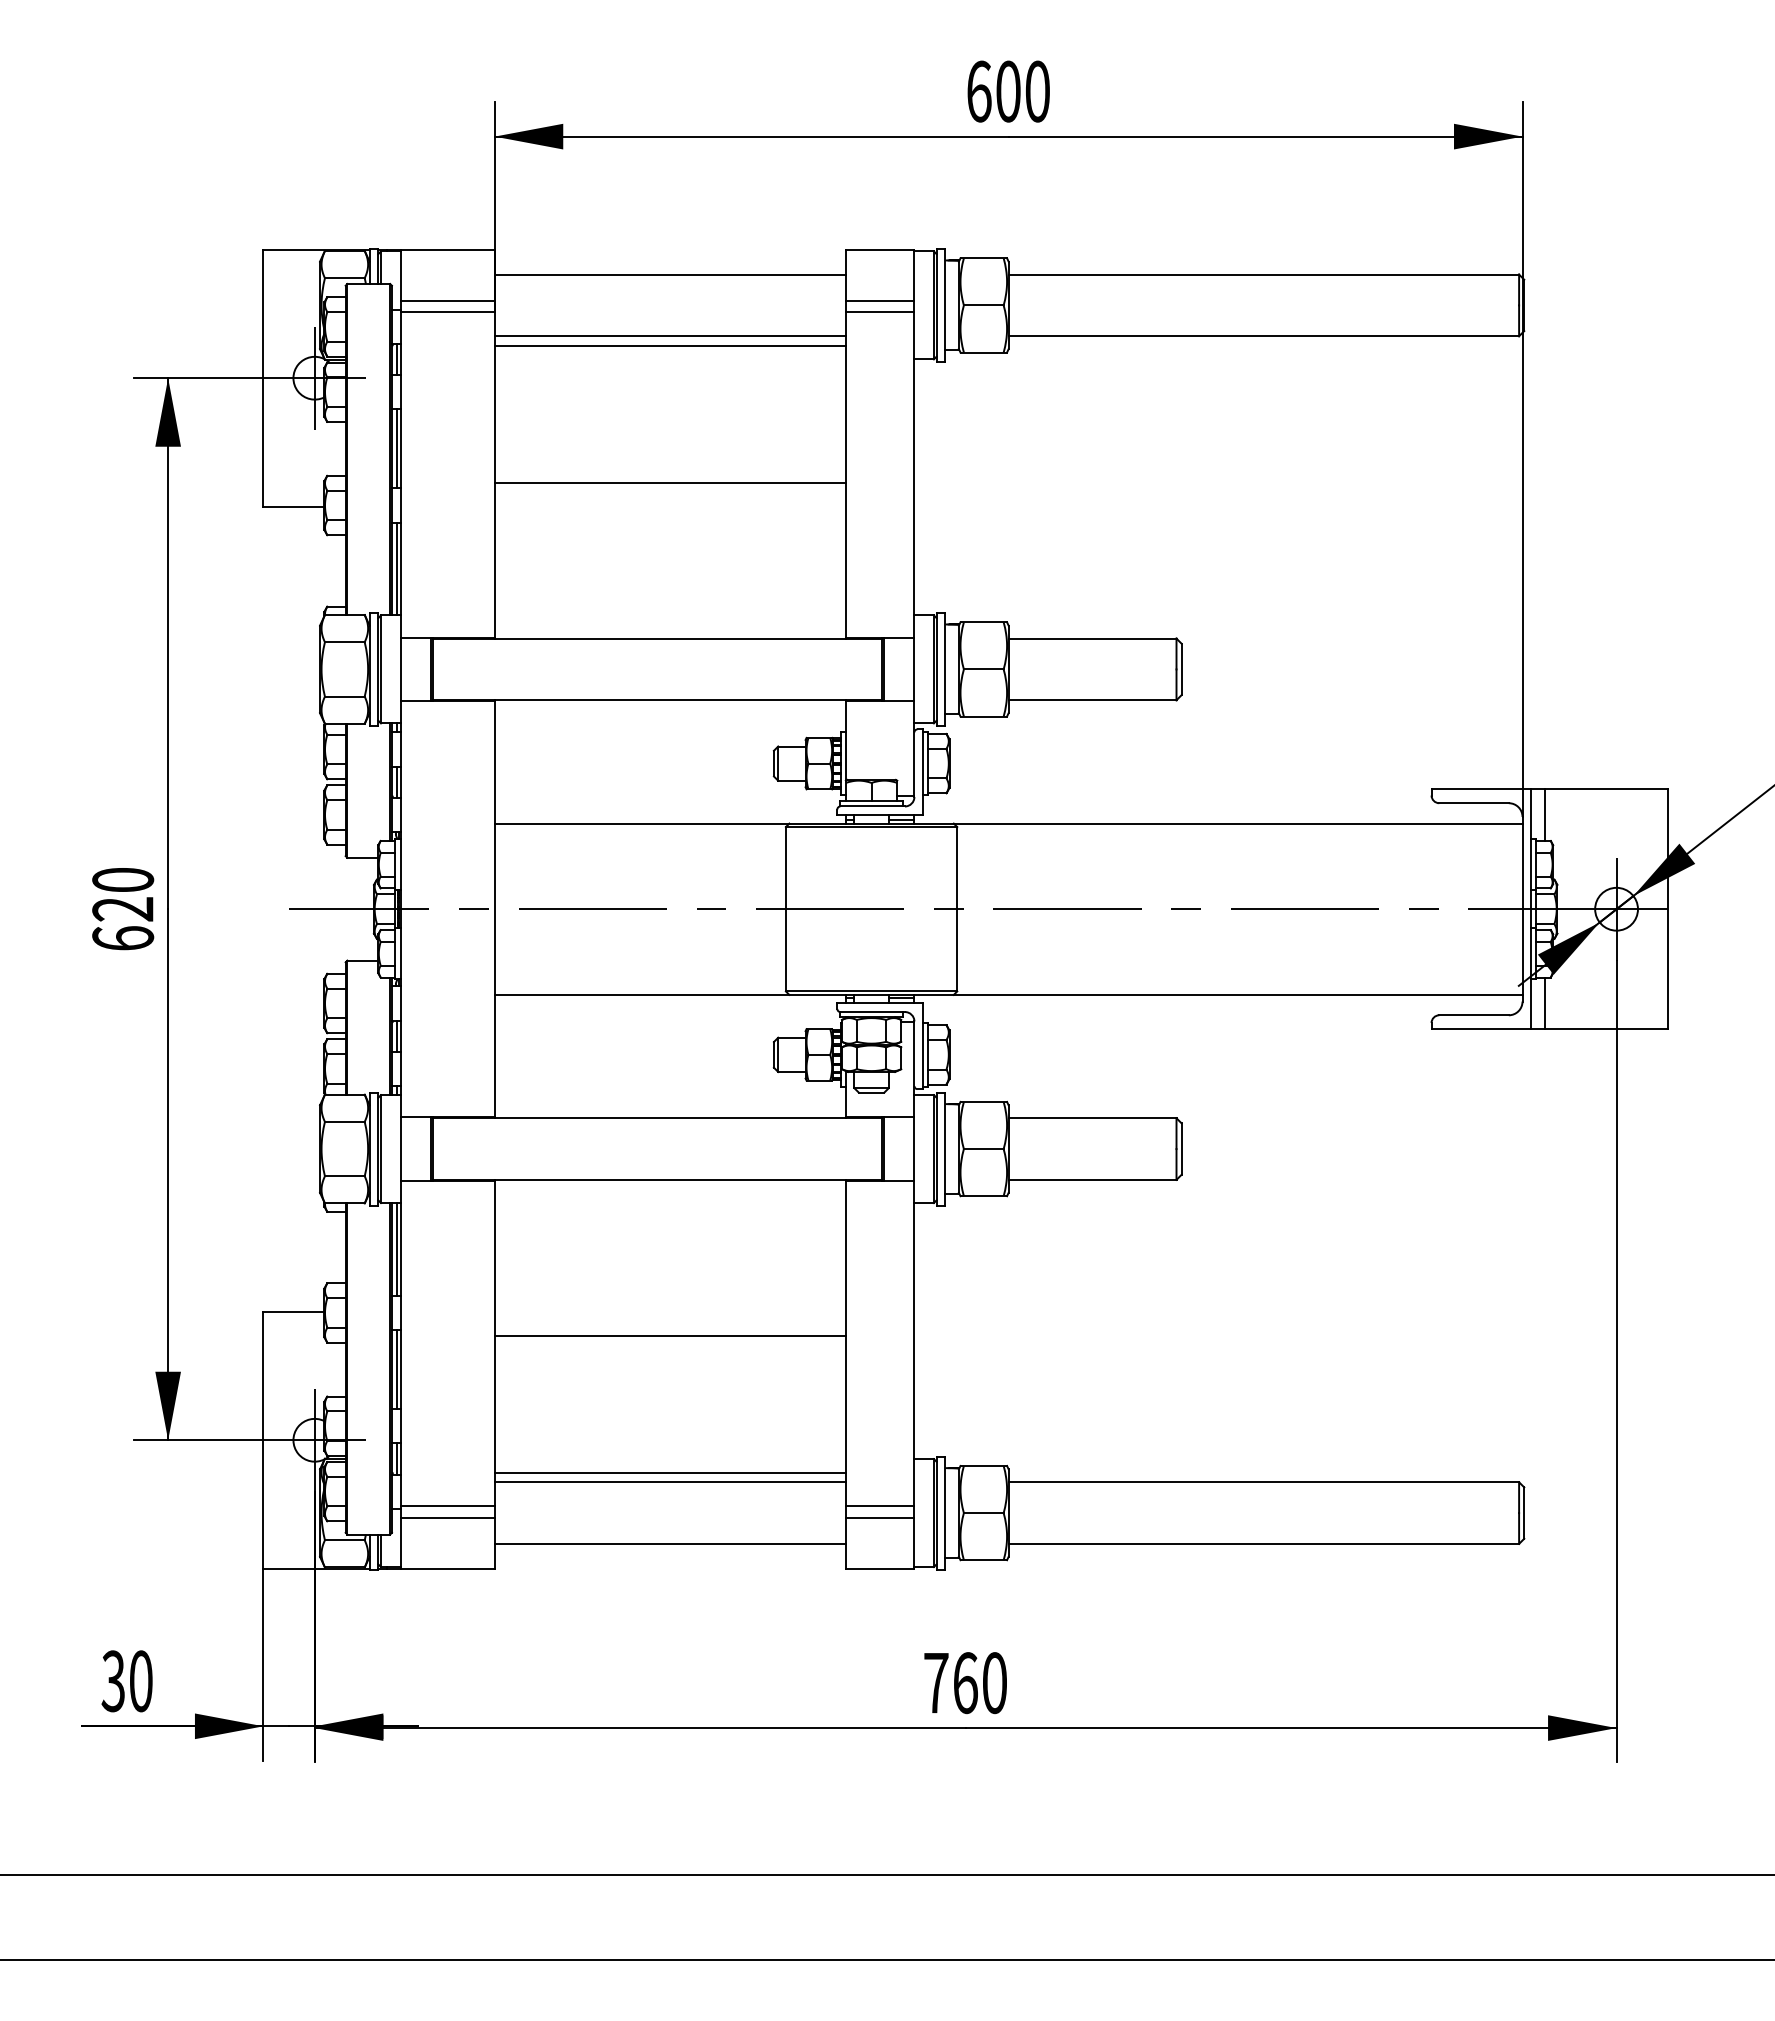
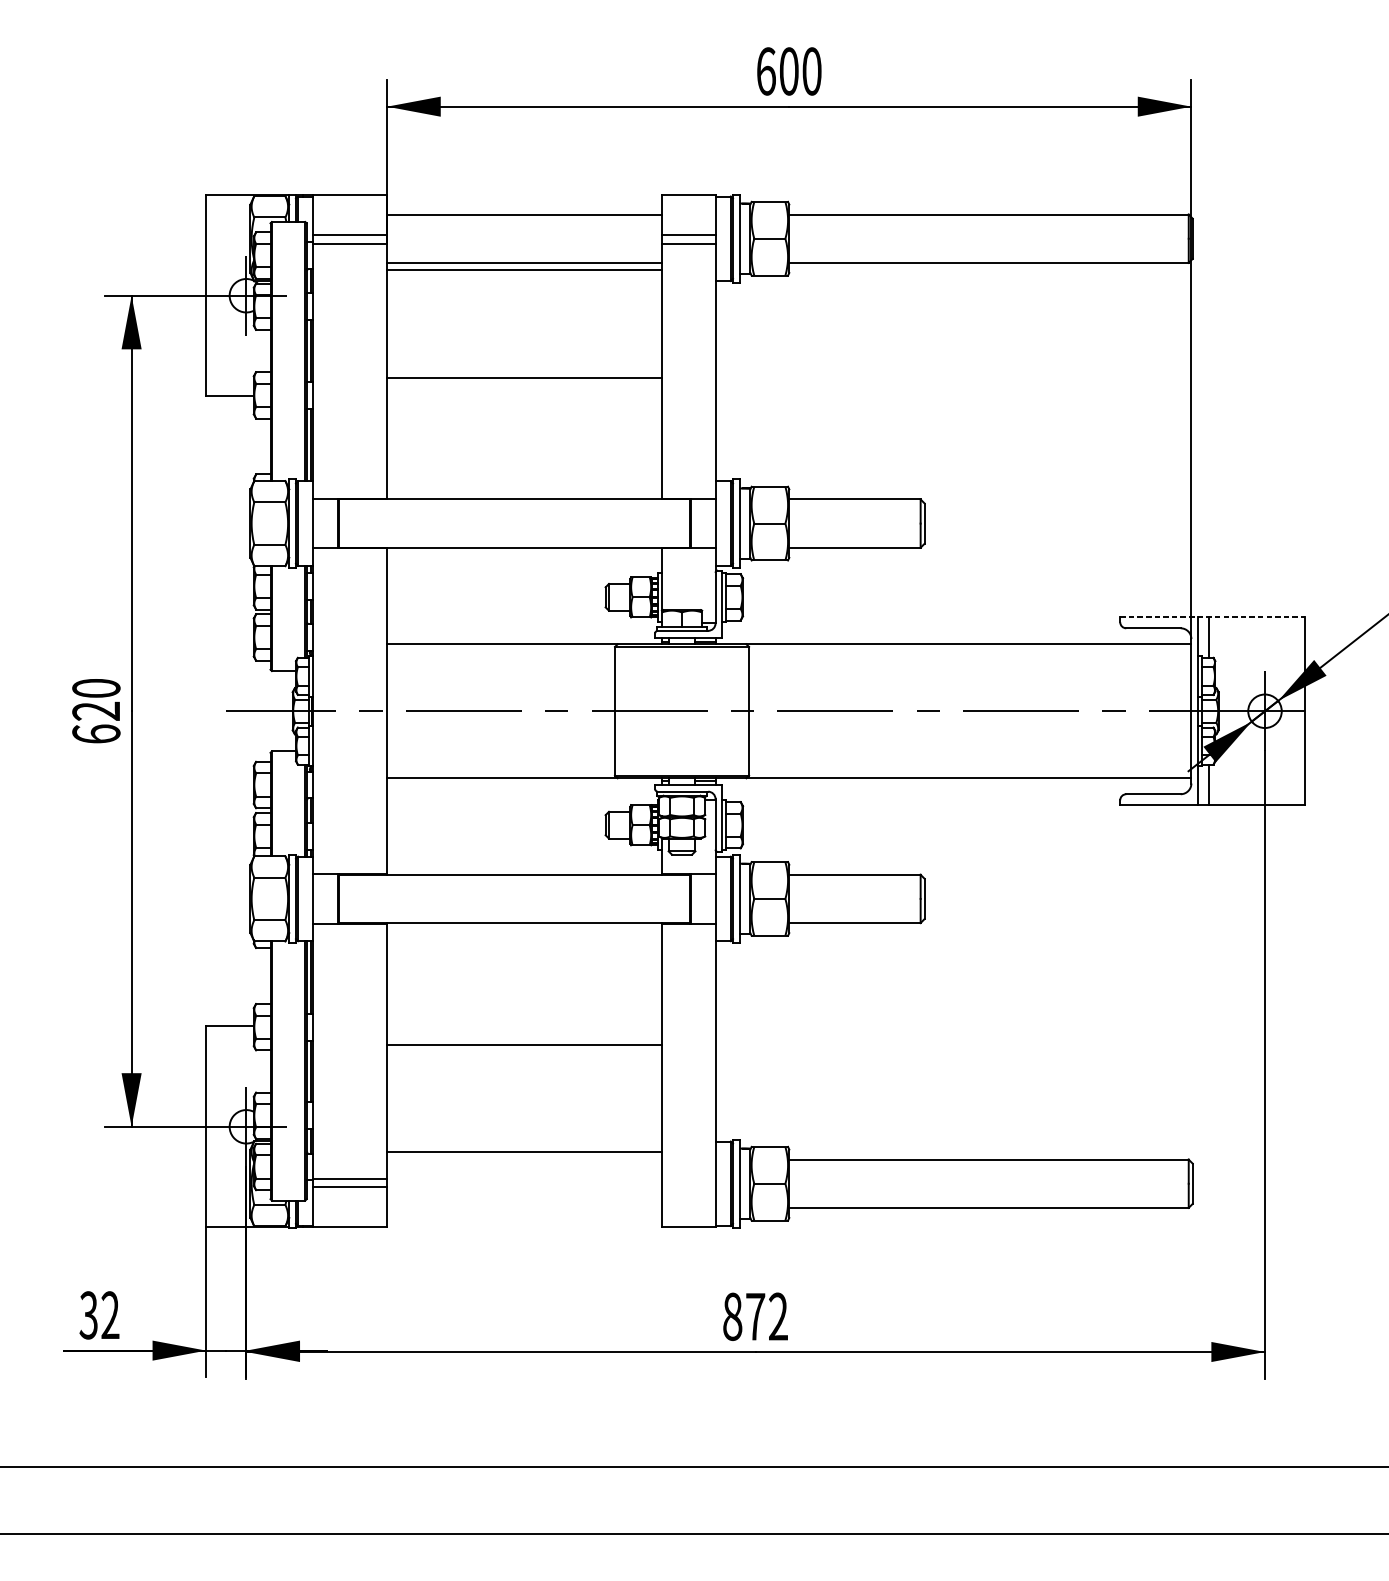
line: (1550, 789) -> (1213, 617), solid -> dashed
line: (669, 1482) -> (523, 1159), removed
line: (879, 1506) -> (688, 1178), removed
line: (879, 1517) -> (688, 1187), removed
line: (669, 1543) -> (523, 1207), removed
text: (140, 1681) -> (109, 1315), 30 -> 32
text: (965, 1683) -> (755, 1317), 760 -> 872

